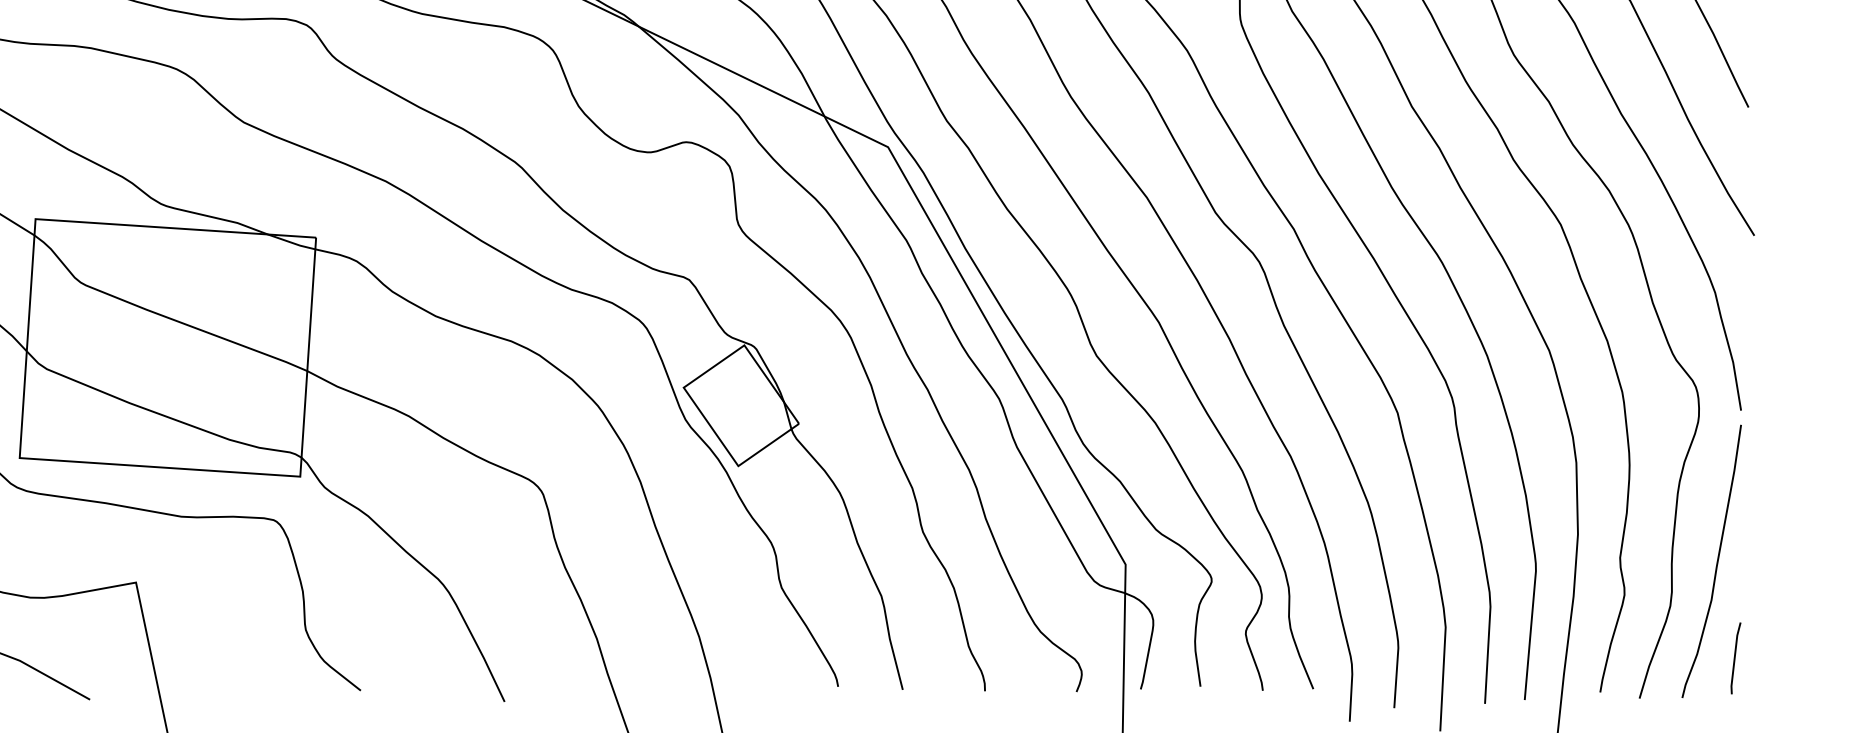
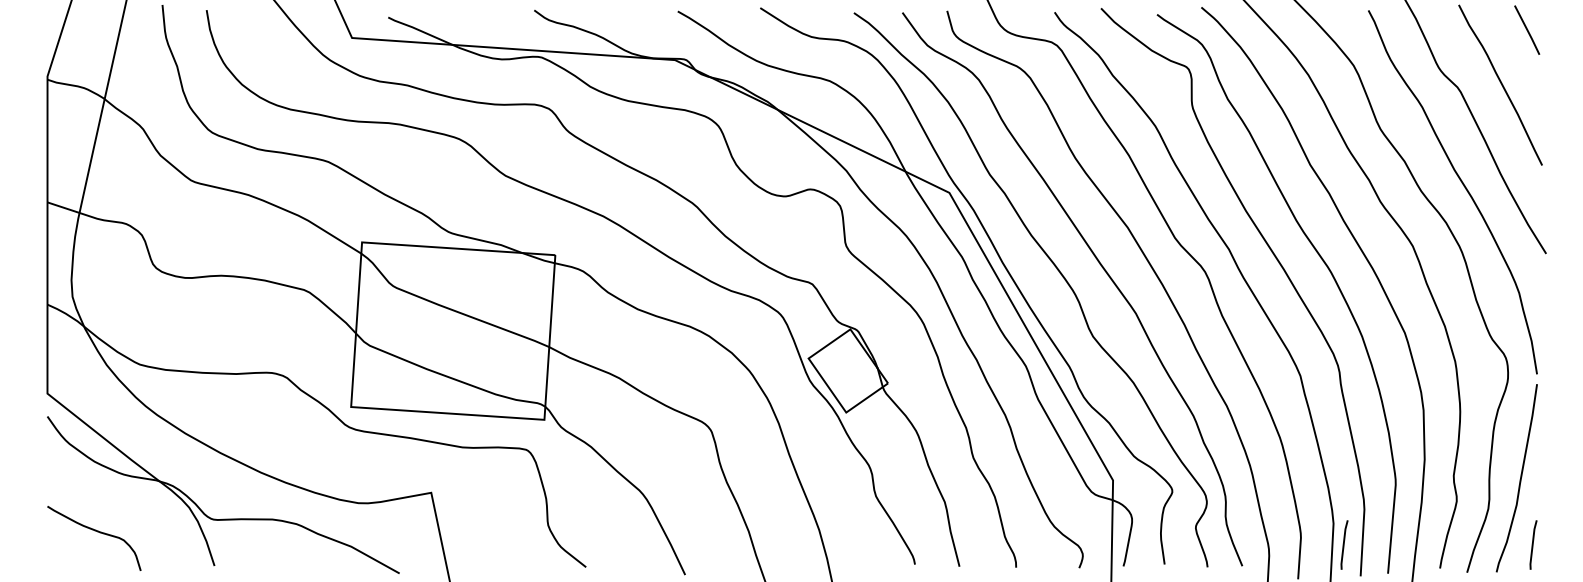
line: (1461, 657) -> (1344, 544), added

